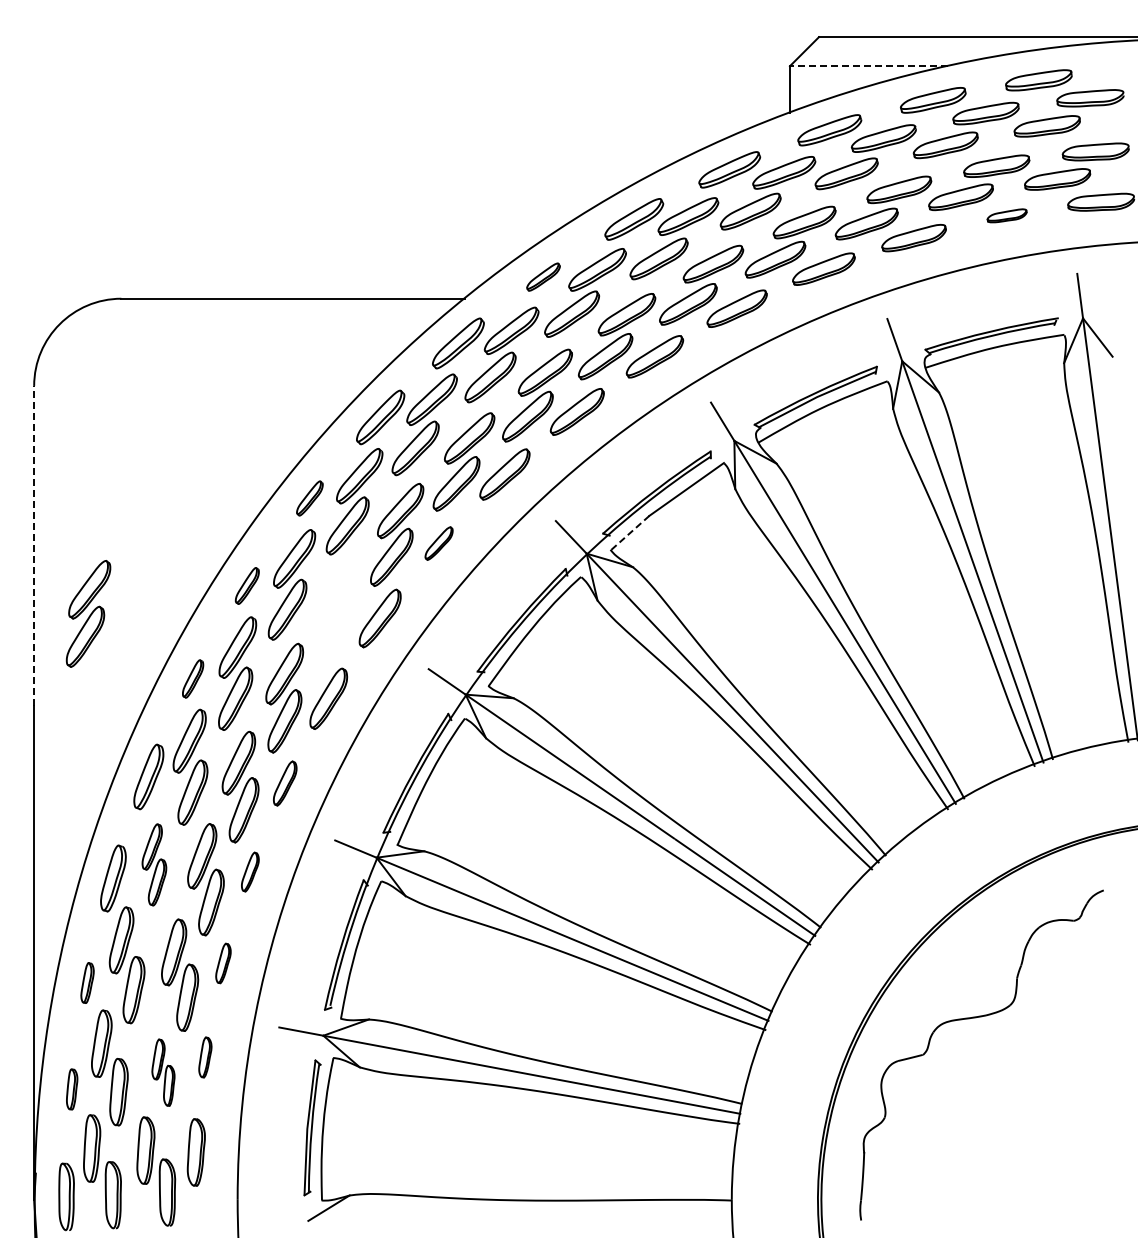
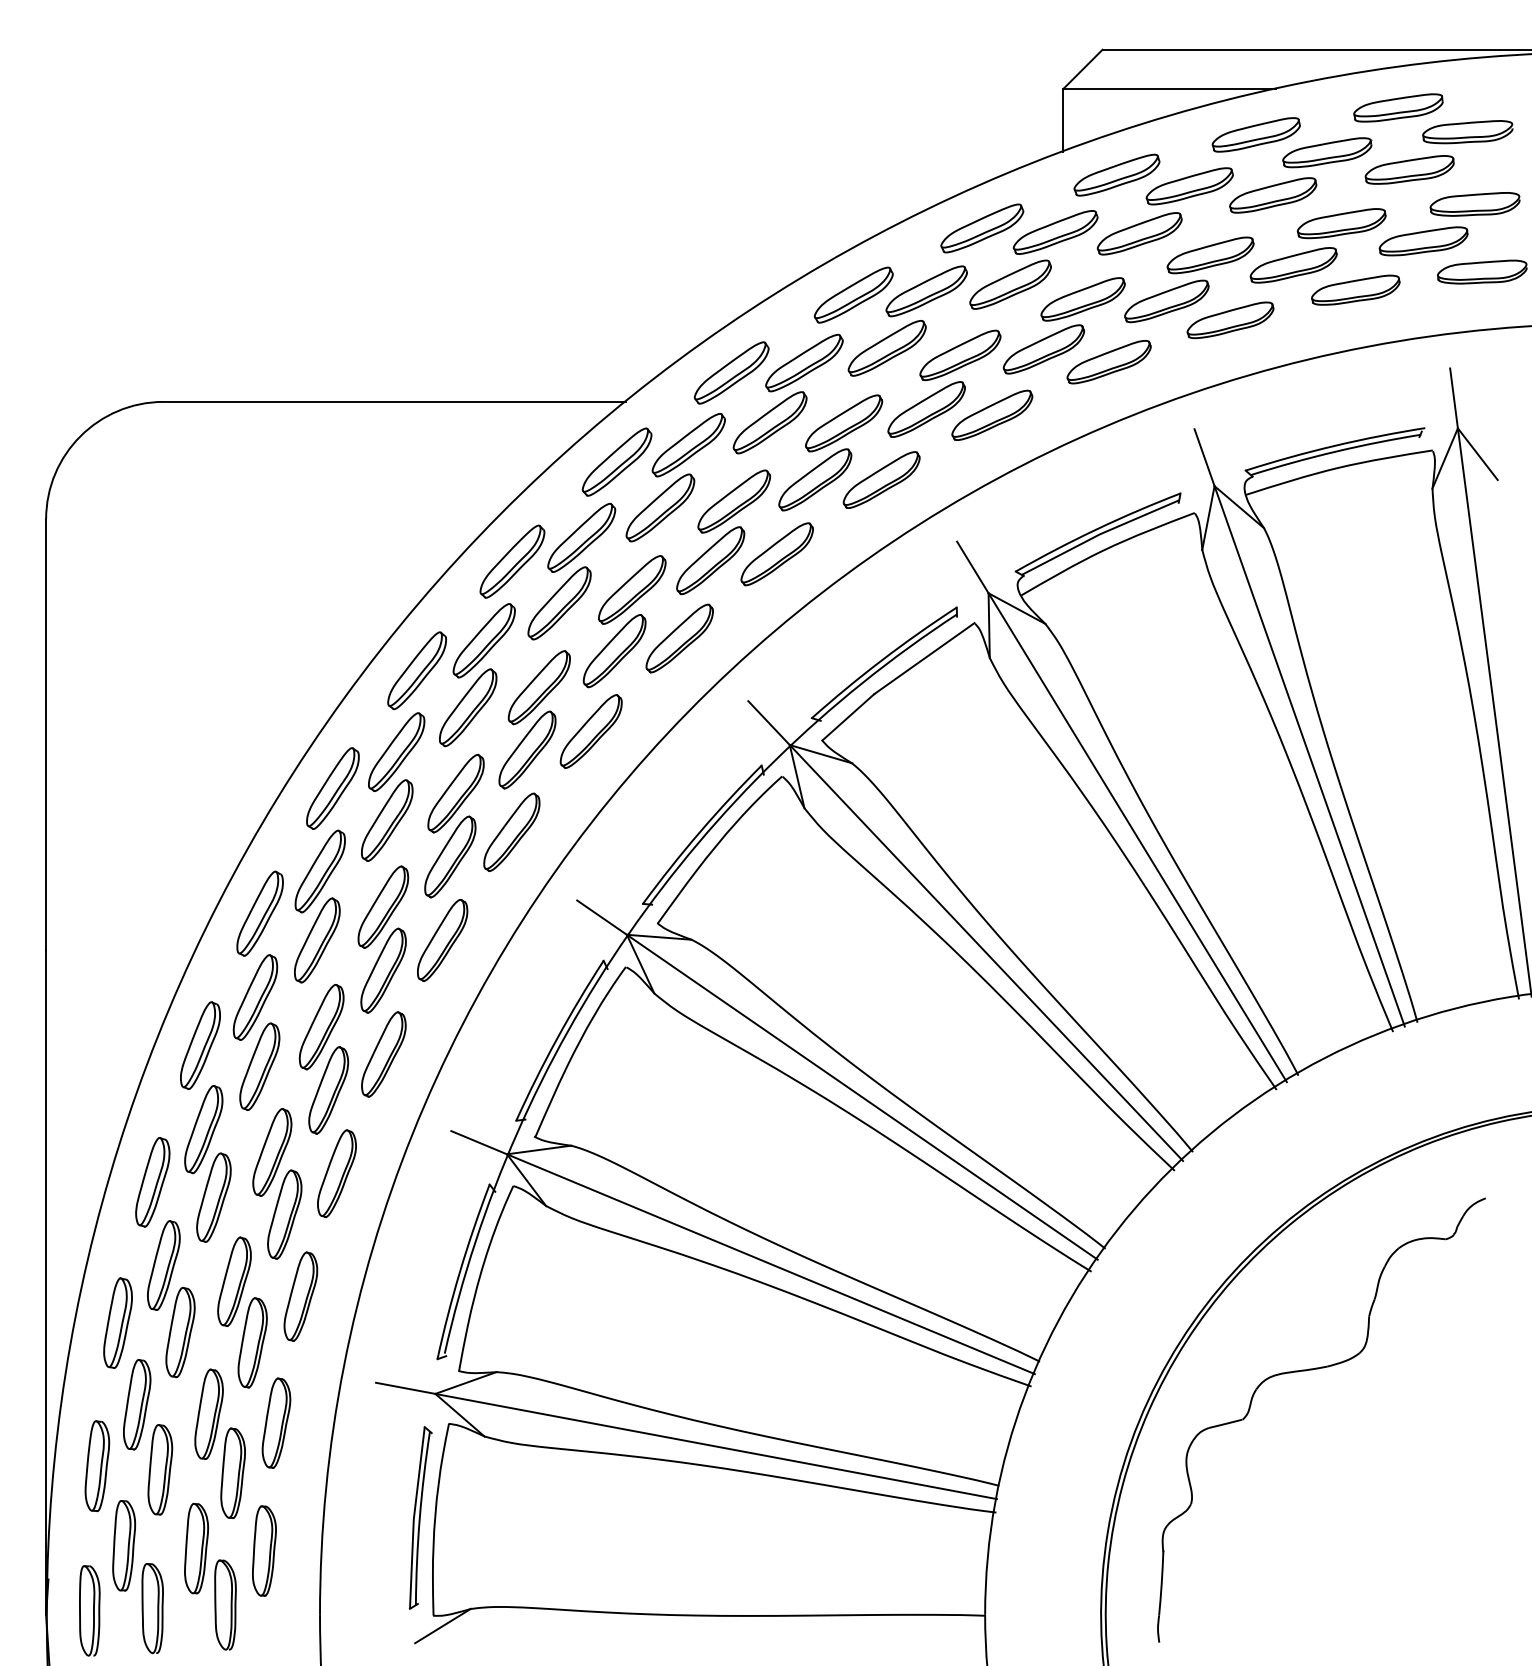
line: (868, 66) -> (1169, 89), dashed -> solid
part: (1006, 215) -> (1354, 289), size x1.67
part: (543, 276) -> (731, 371), size x1.67
part: (309, 498) -> (416, 670), size x1.67
line: (630, 533) -> (848, 717), dashed -> solid
part: (438, 543) -> (590, 731), size x1.67
line: (34, 545) -> (46, 734), dashed -> solid
part: (247, 585) -> (333, 787), size x1.67
part: (88, 613) -> (454, 825), moved
part: (192, 678) -> (259, 913), size x1.67
part: (285, 783) -> (384, 1054), size x1.43
part: (154, 864) -> (208, 1163), size x1.43
part: (250, 871) -> (337, 1172), size x1.67
part: (223, 963) -> (300, 1296), size x1.67
part: (87, 982) -> (117, 1322), size x1.67
part: (205, 1057) -> (276, 1423), size x1.67
part: (163, 1072) -> (220, 1443), size x1.67
part: (71, 1089) -> (96, 1466), size x1.67

